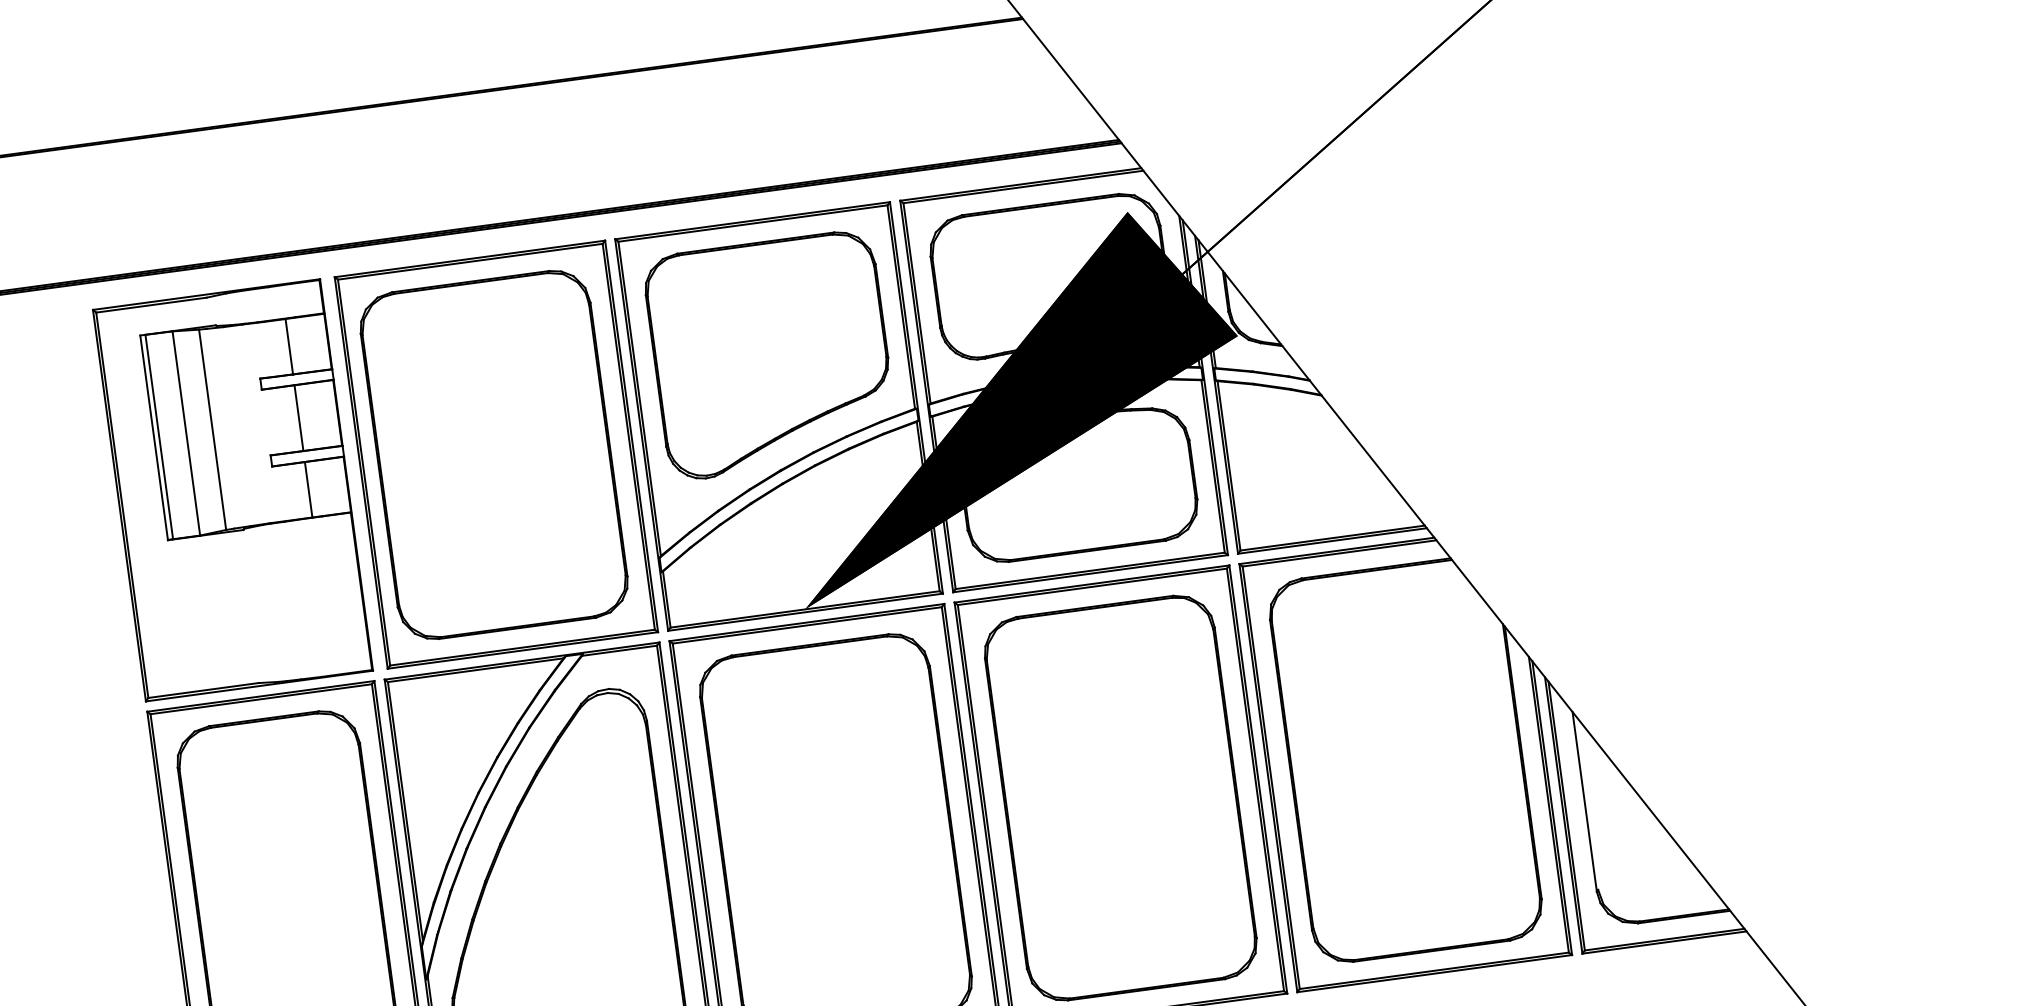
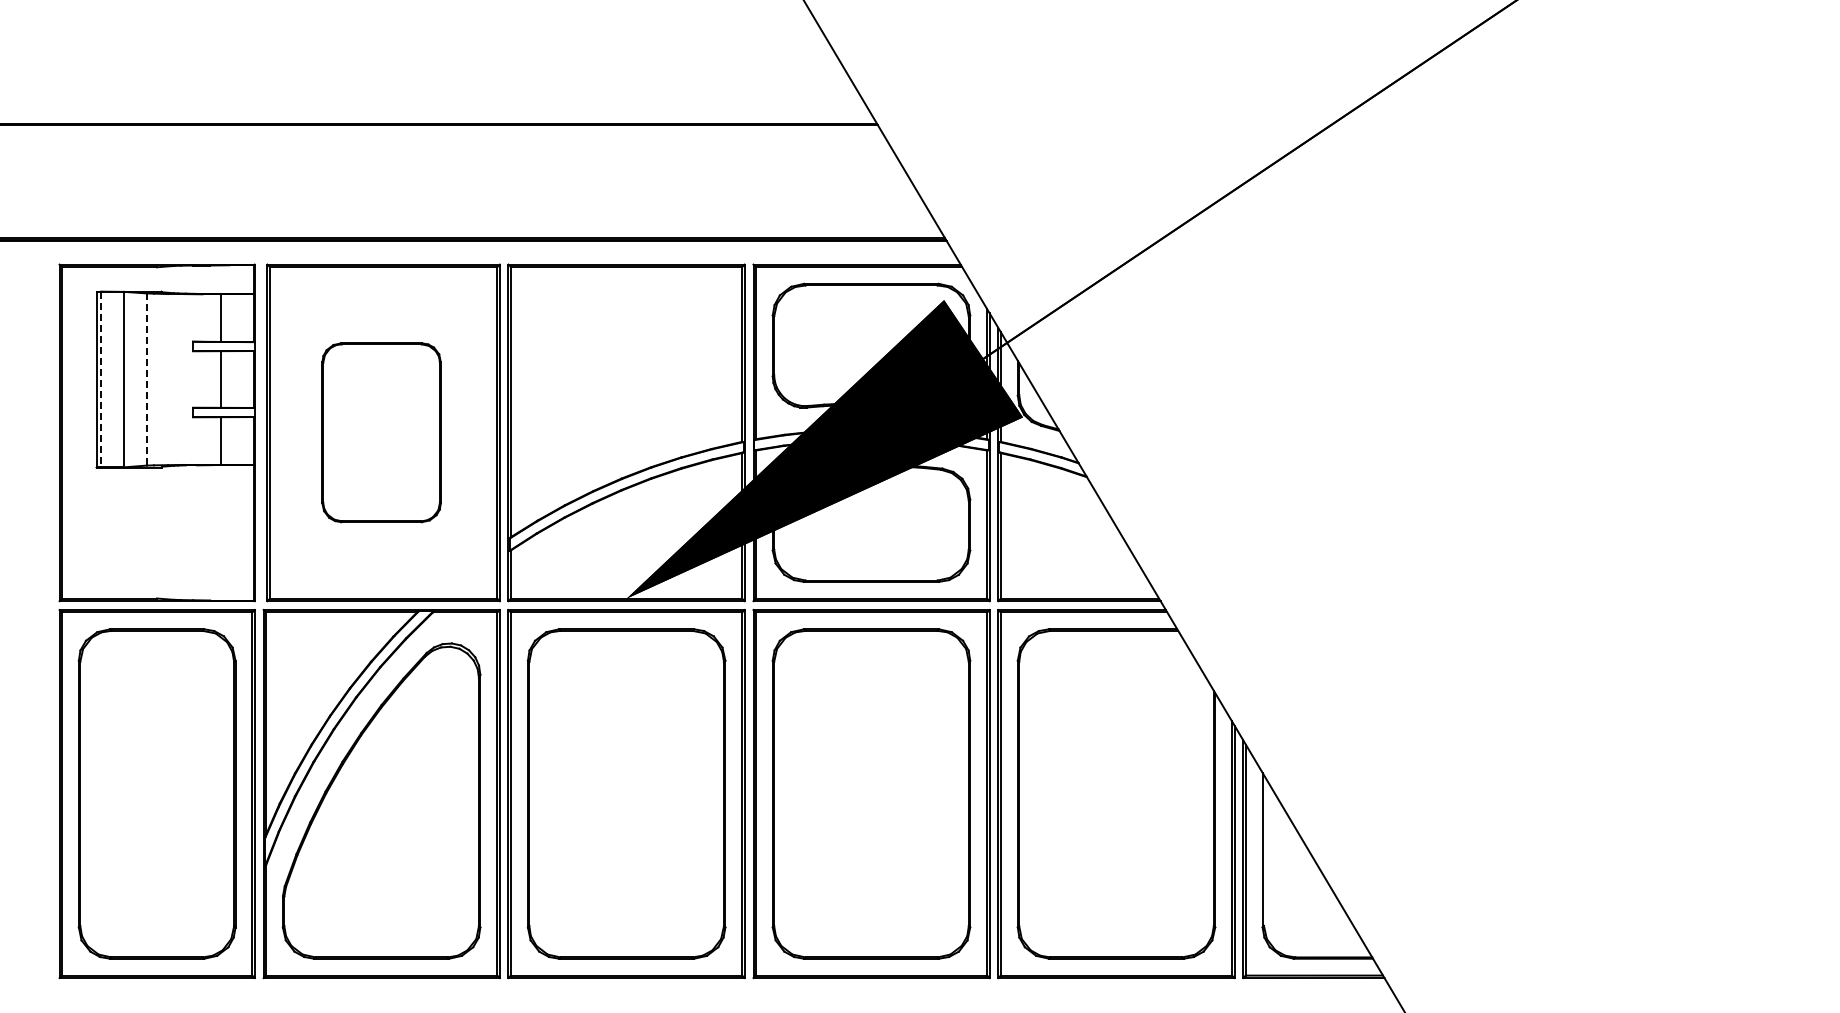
part: (770, 354) -> (626, 379), removed
line: (212, 431) -> (146, 380), solid -> dashed
line: (159, 436) -> (101, 379), solid -> dashed
part: (493, 454) -> (381, 432), size x0.6

